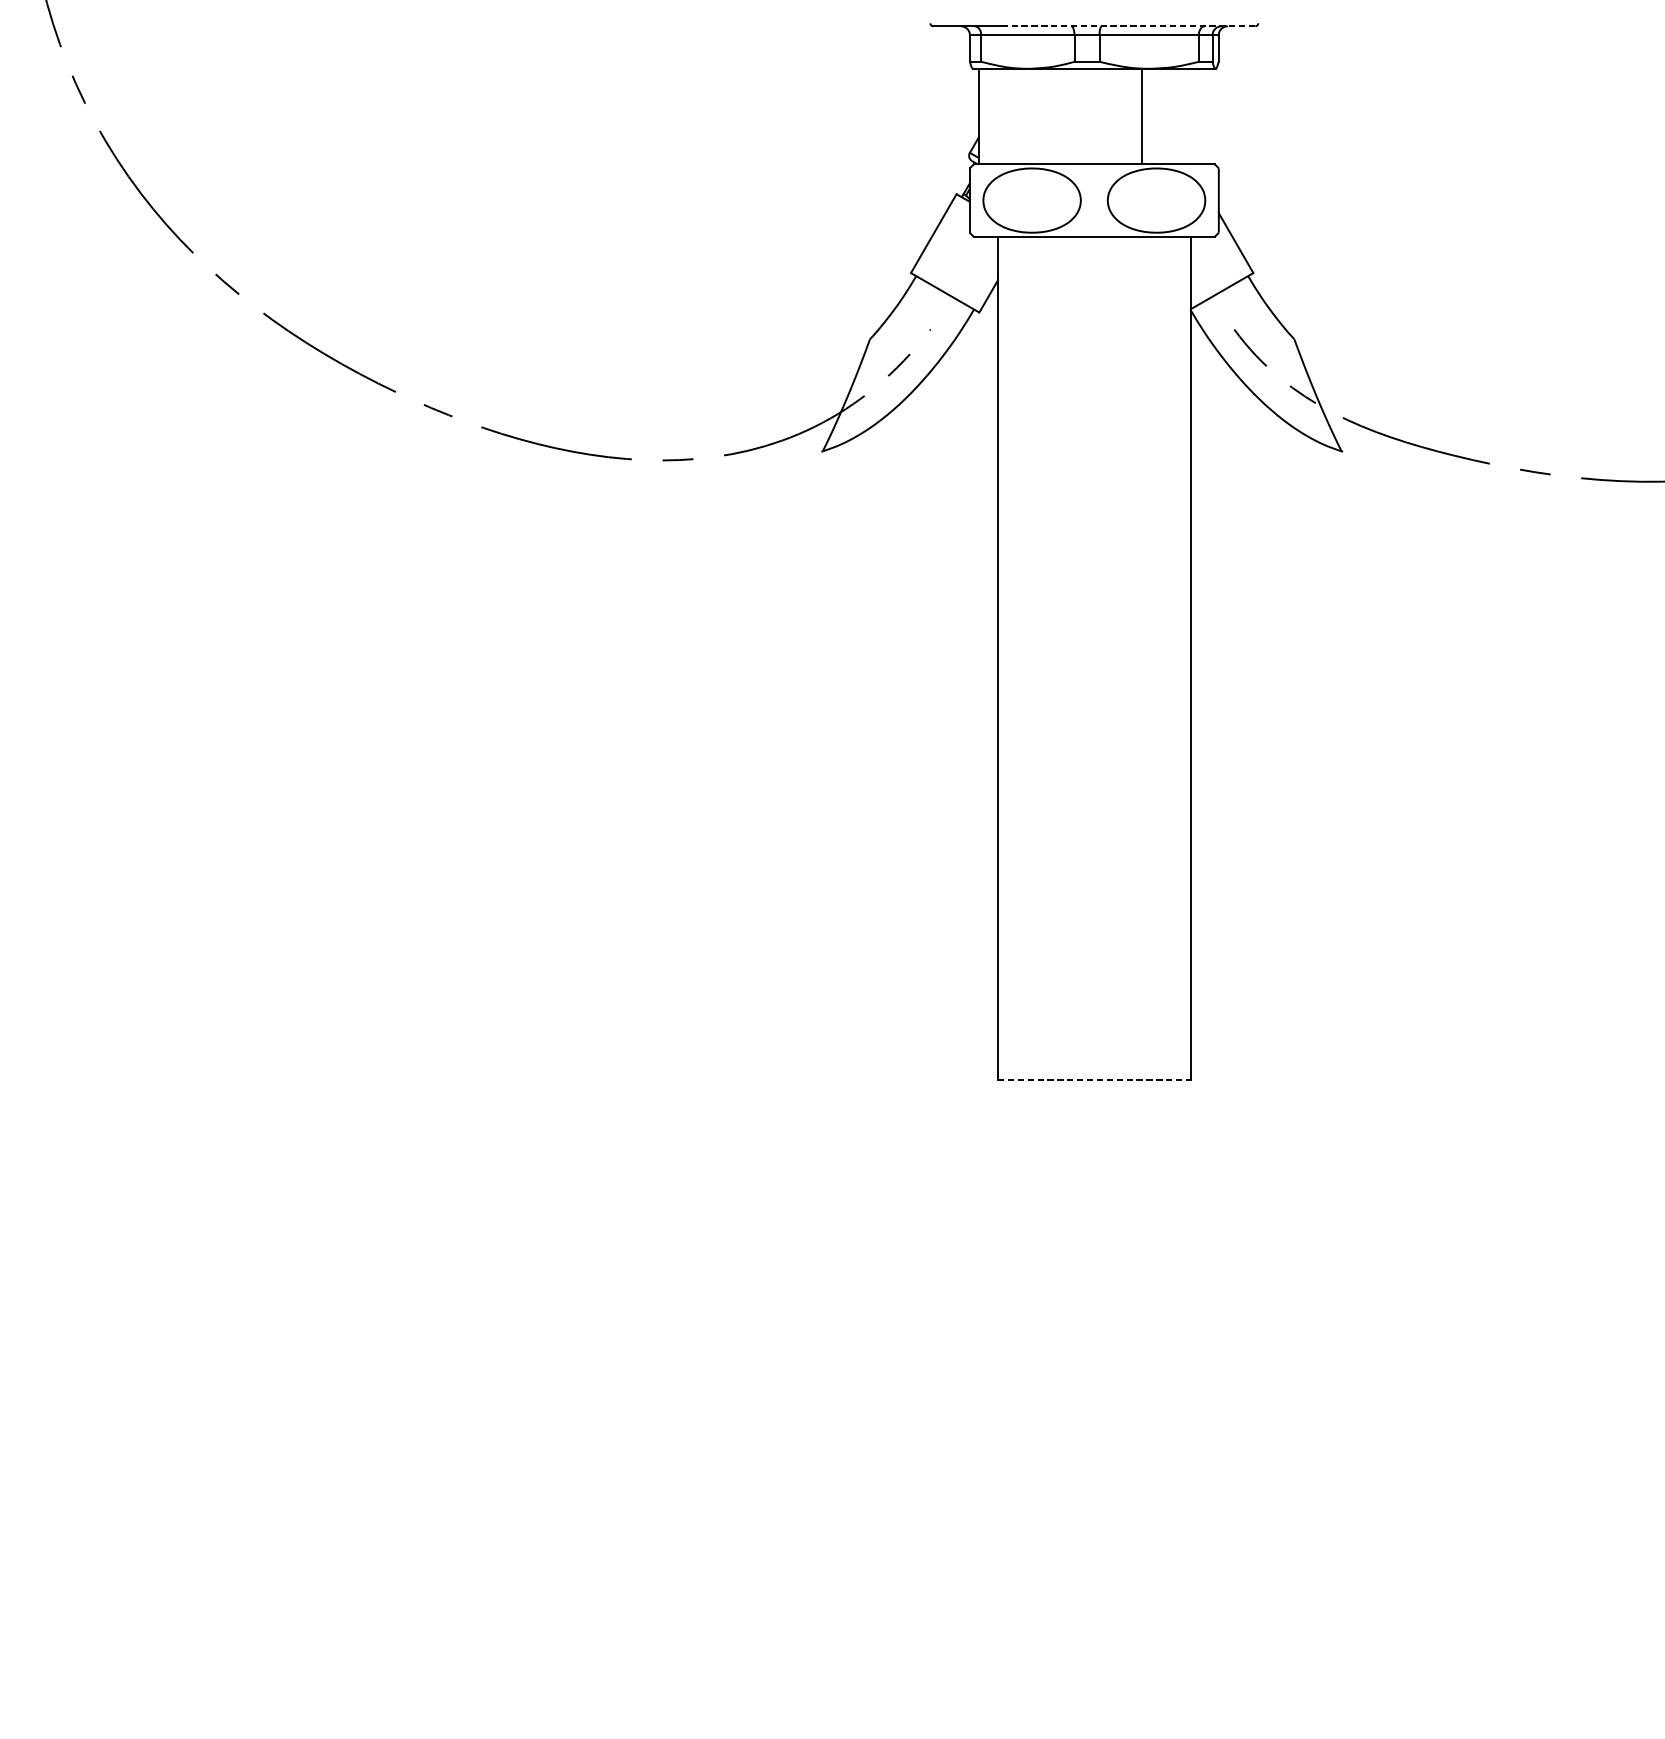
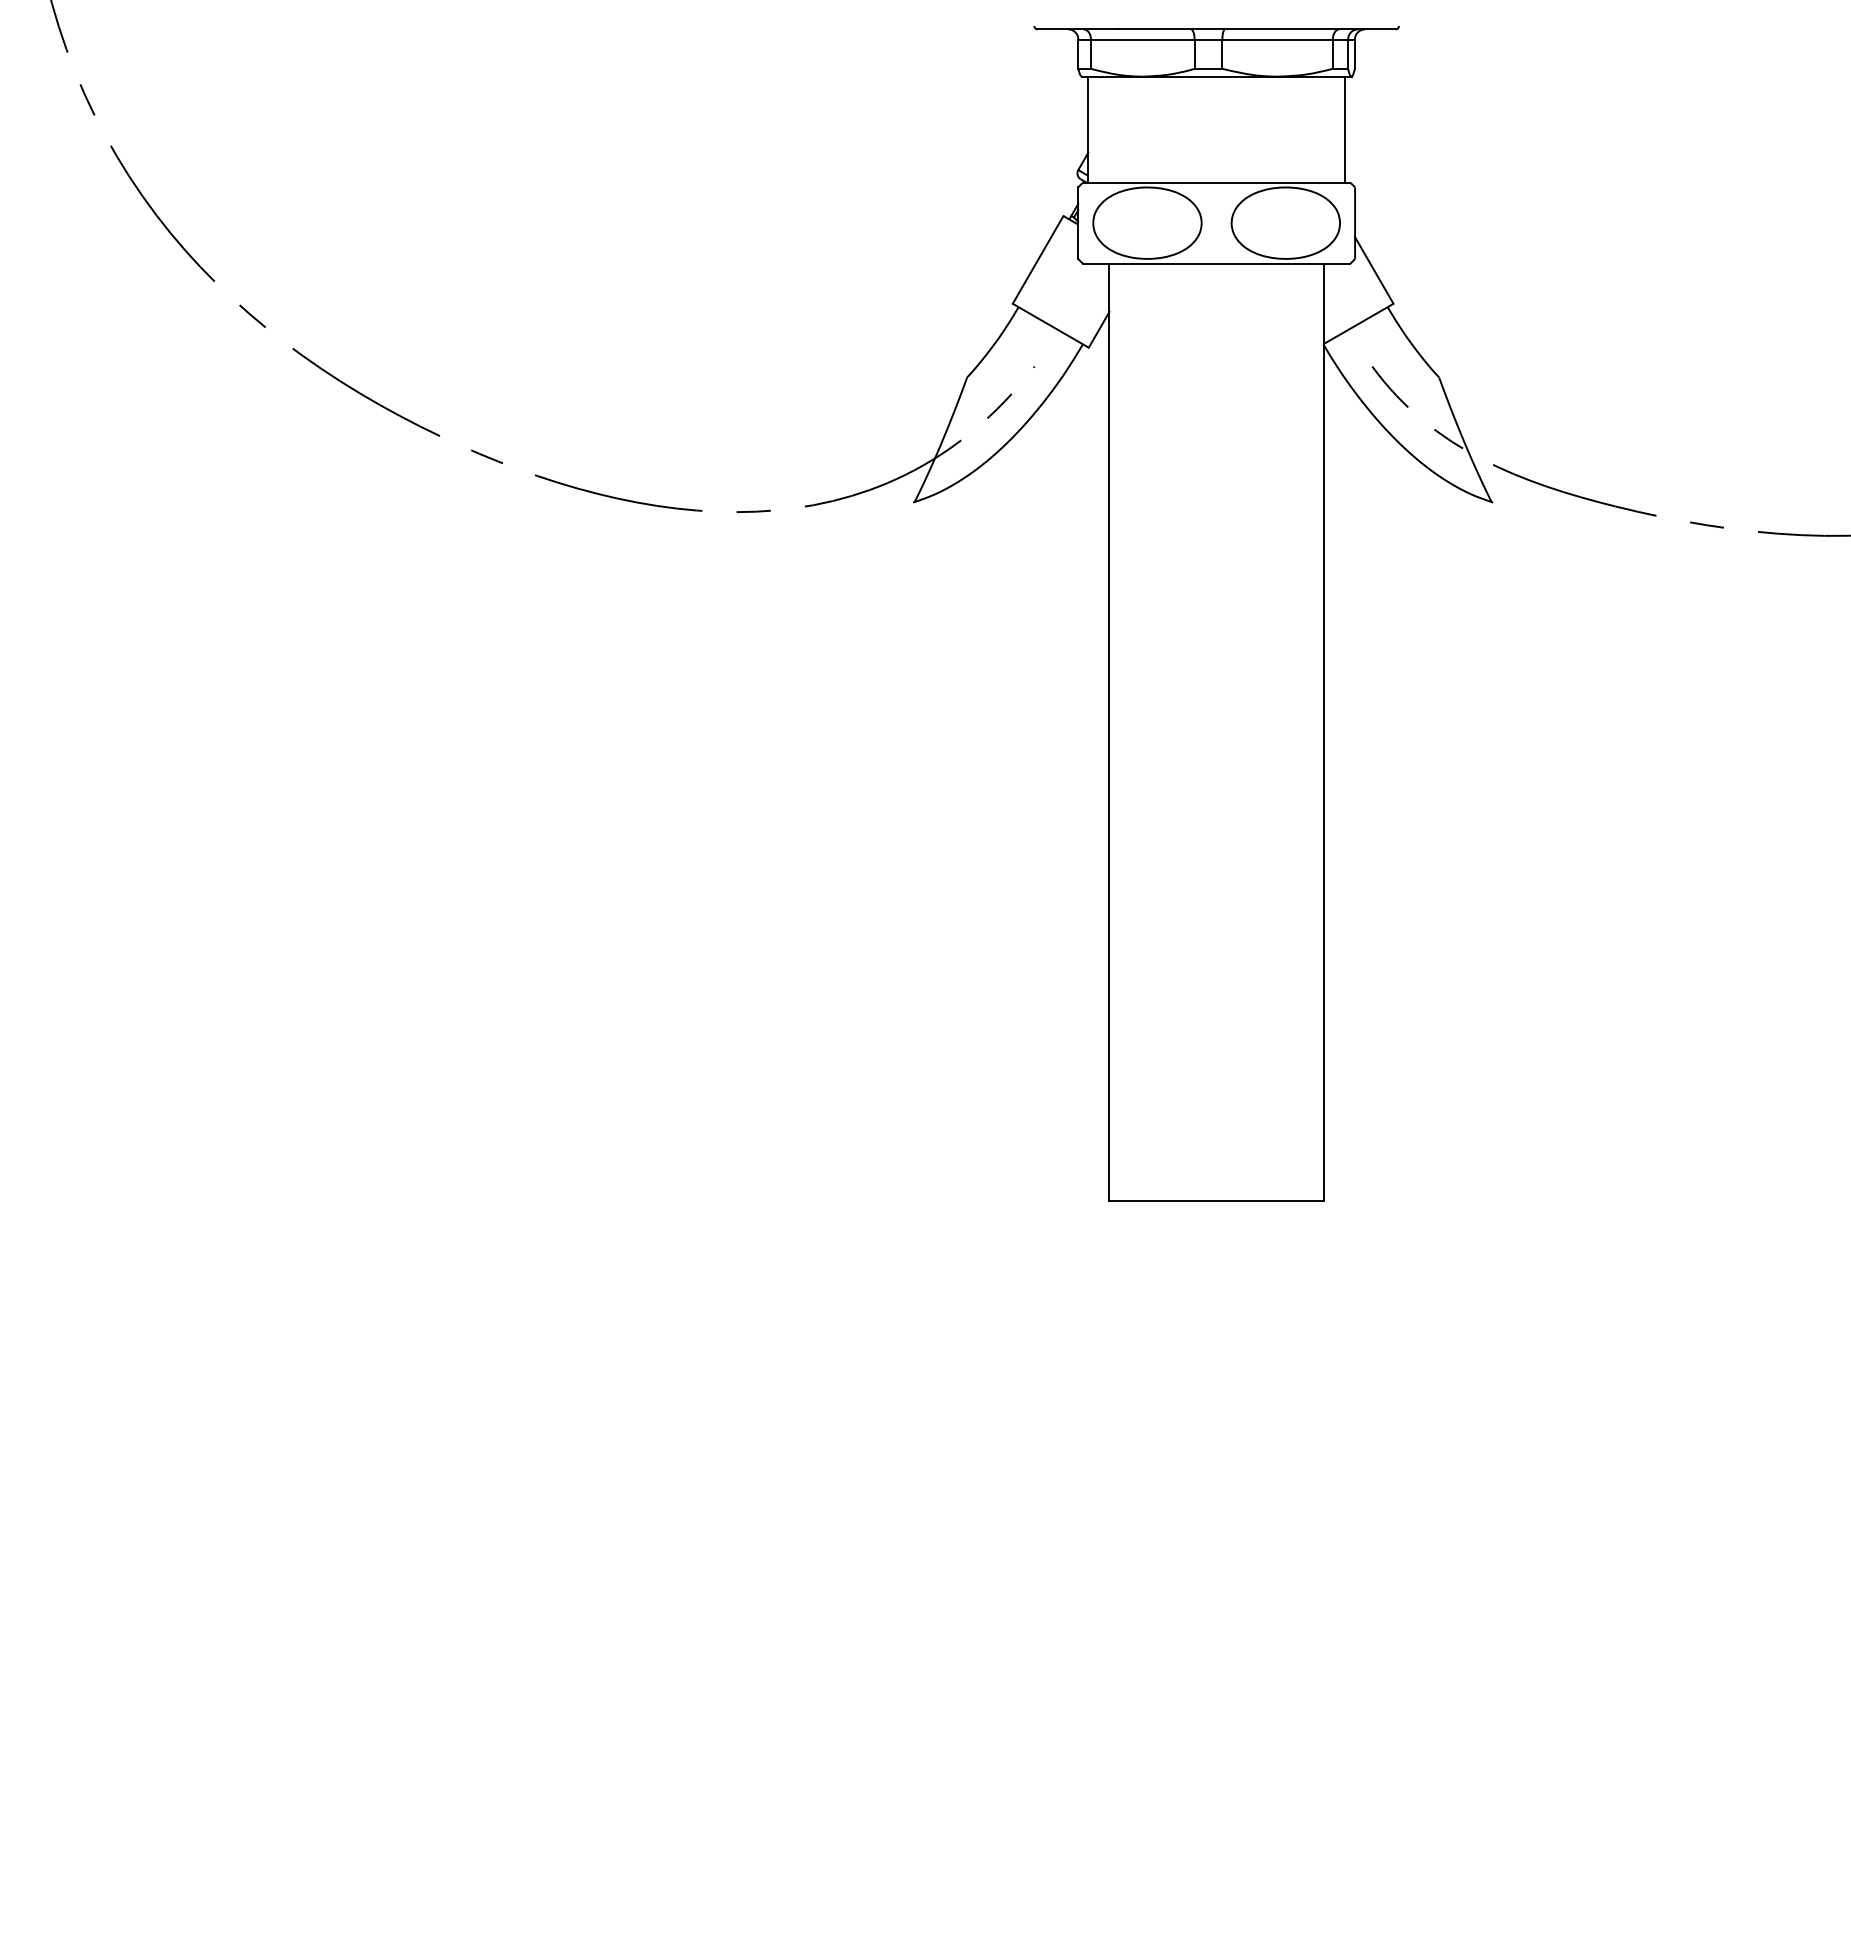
line: (1130, 26) -> (1256, 29), dashed -> solid
line: (1141, 116) -> (1344, 129), moved
line: (1095, 1079) -> (1217, 1200), dashed -> solid

